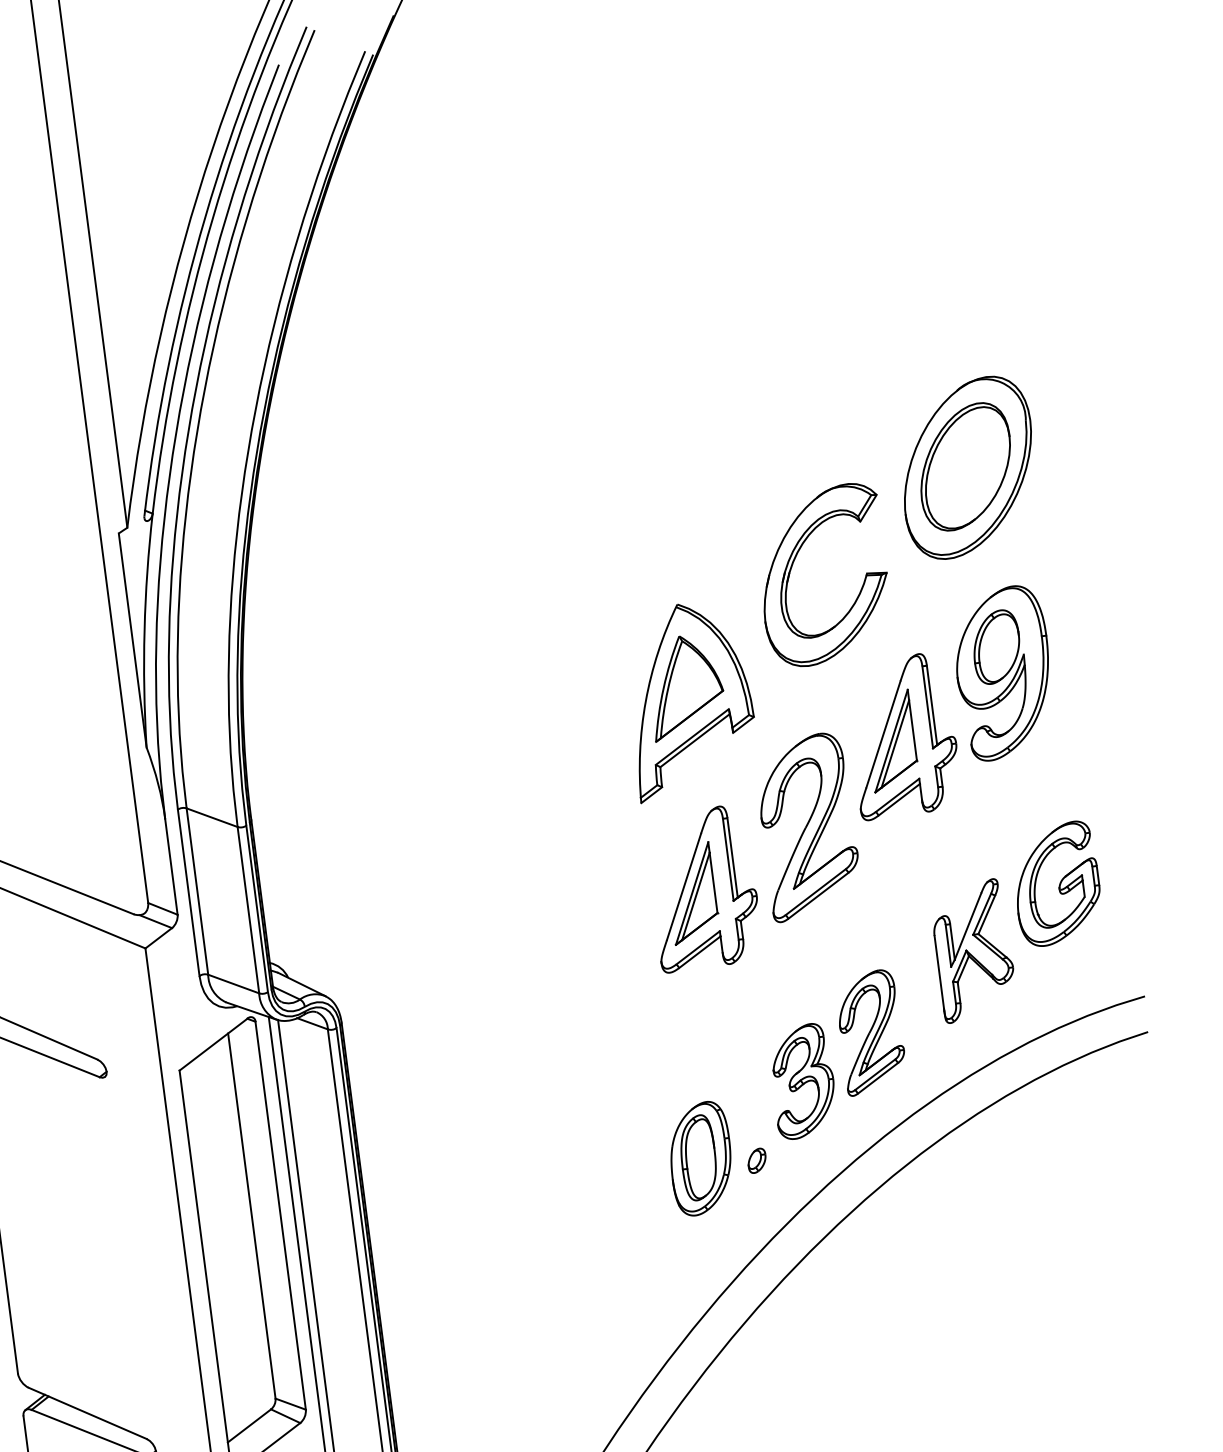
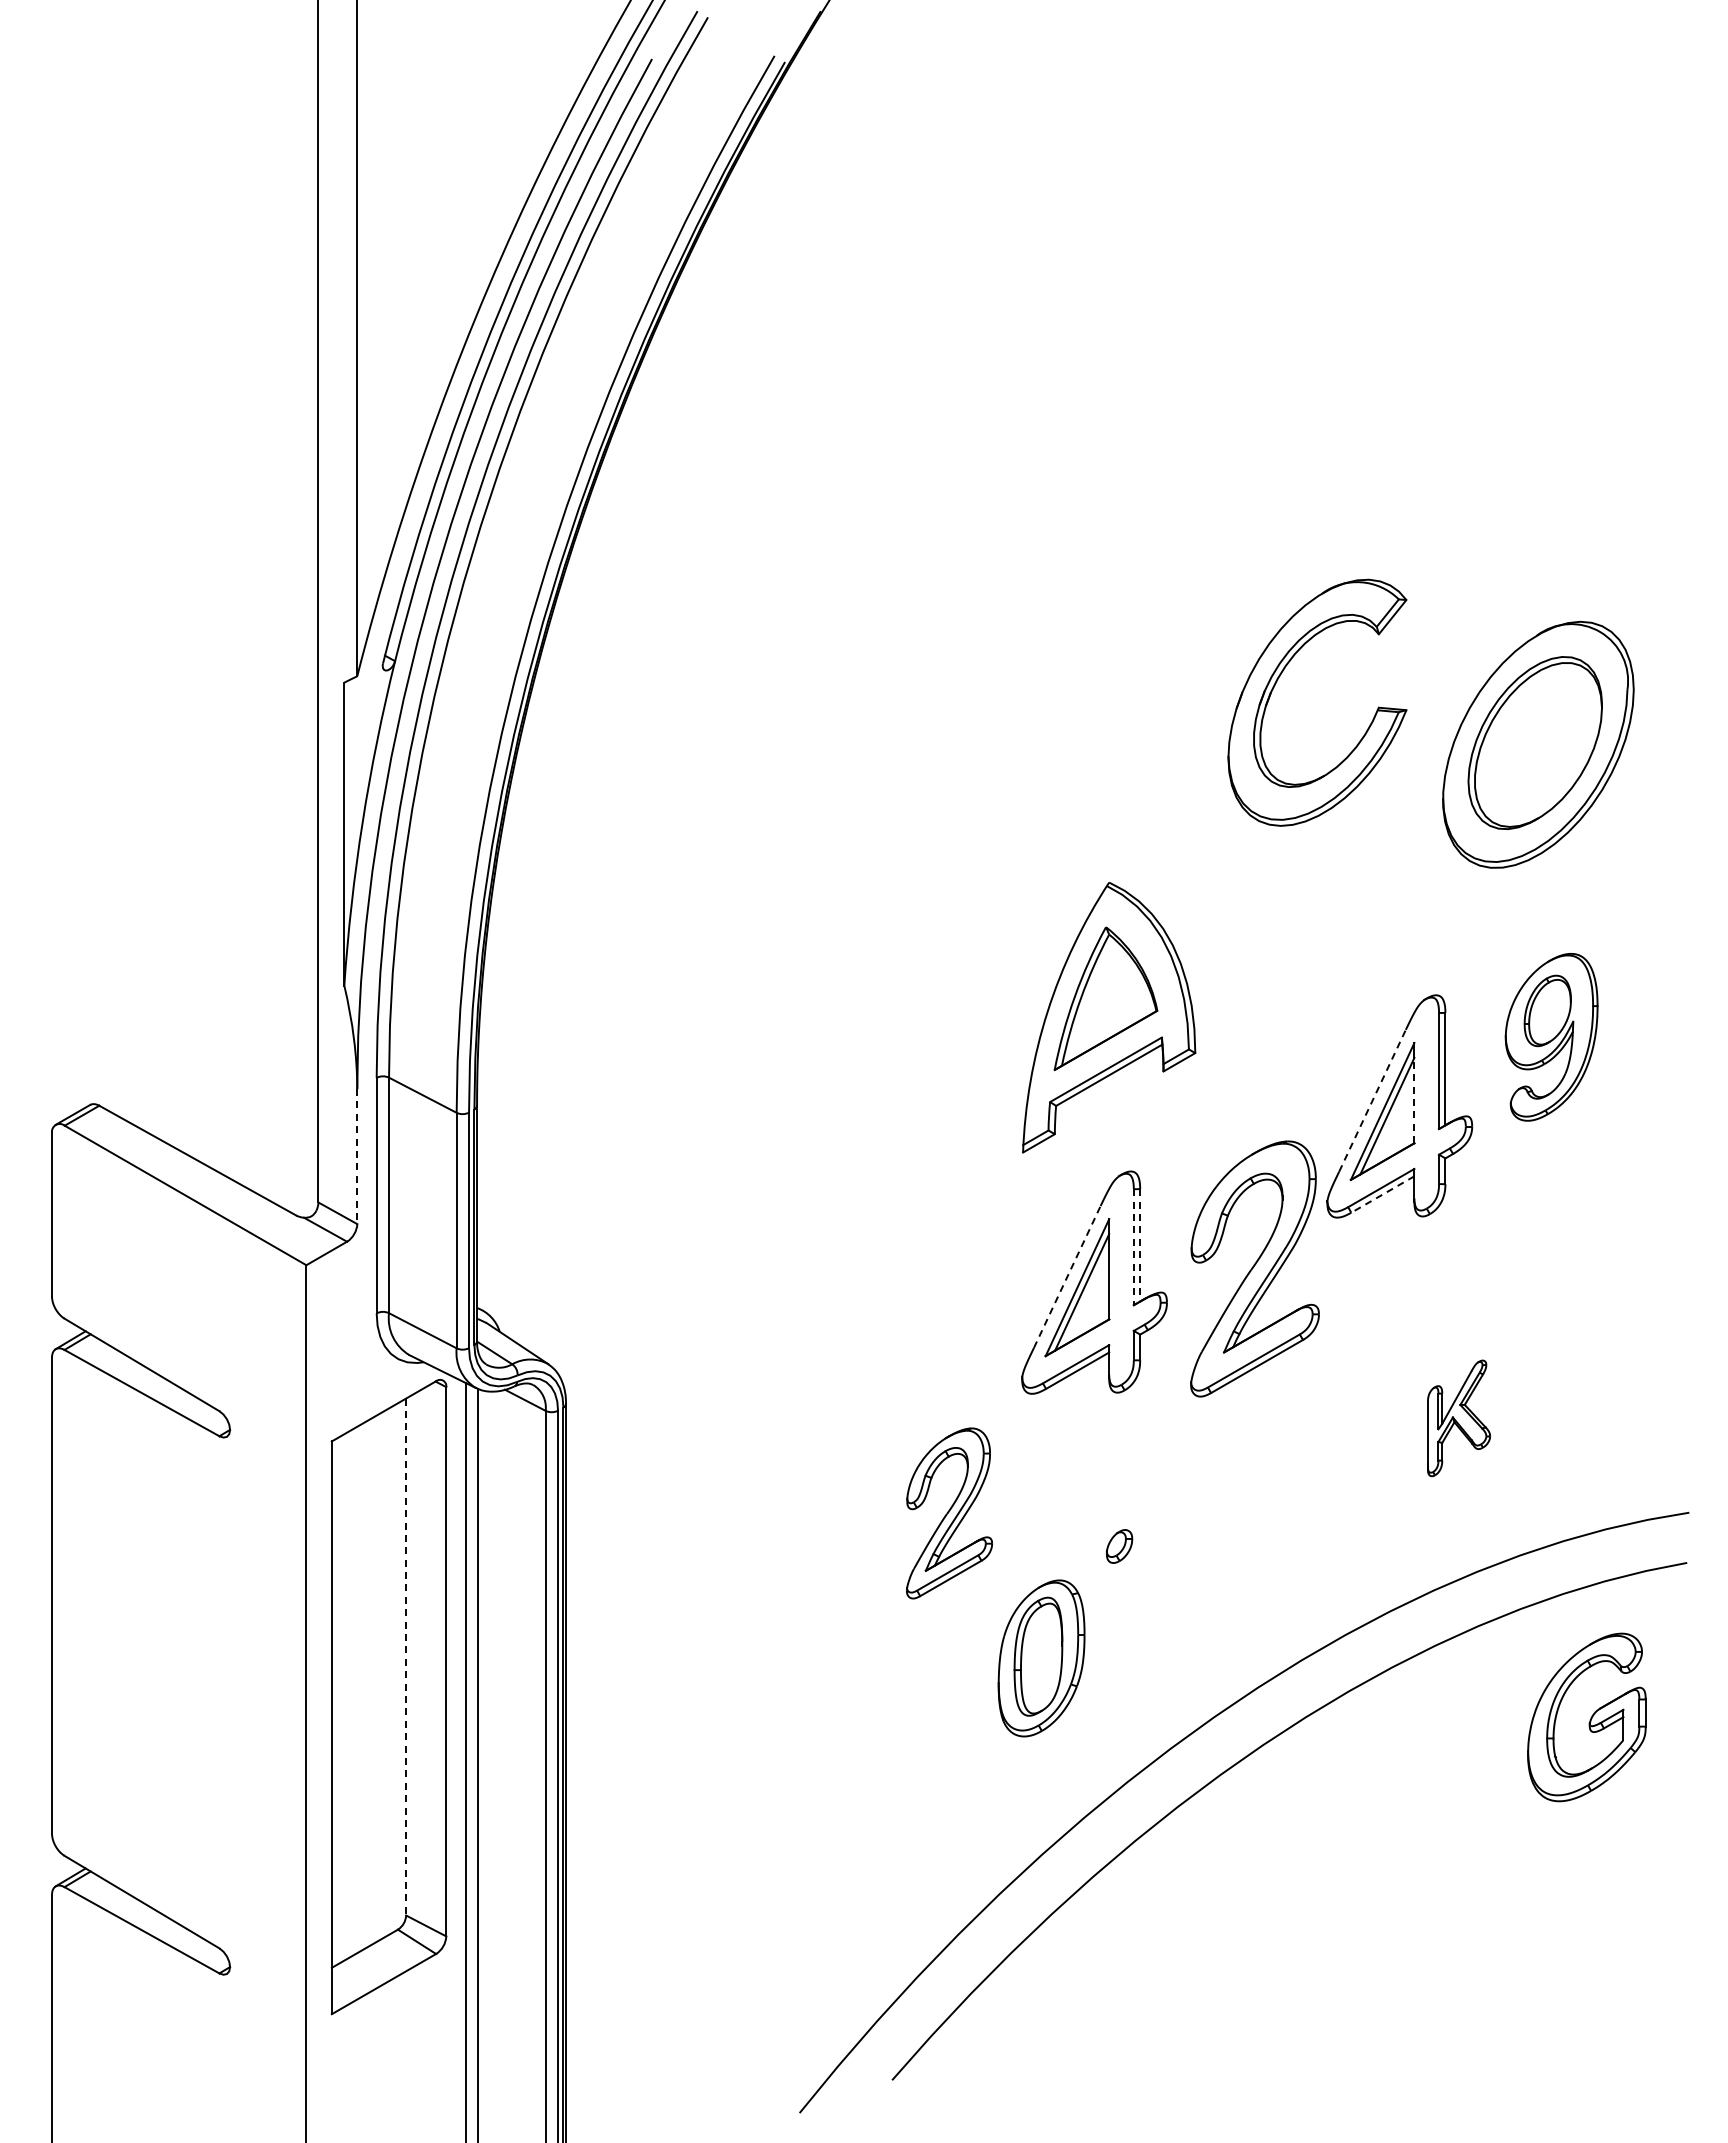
part: (793, 564) -> (1277, 681), moved
part: (1004, 673) -> (1551, 1037), size x0.7
line: (913, 730) -> (1414, 1100), solid -> dashed
line: (883, 734) -> (1372, 1100), solid -> dashed
line: (899, 799) -> (1382, 1194), solid -> dashed
part: (807, 826) -> (1254, 1268), moved
line: (732, 857) -> (1140, 1245), solid -> dashed
line: (728, 860) -> (1133, 1247), solid -> dashed
line: (171, 866) -> (357, 1156), solid -> dashed
part: (1056, 884) -> (1586, 1717), moved
line: (684, 886) -> (1067, 1276), solid -> dashed
part: (973, 951) -> (1458, 1418), size x0.6
part: (871, 1032) -> (949, 1513), moved
part: (802, 1080) -> (1197, 1568), removed
part: (757, 1160) -> (1119, 1546), moved
line: (252, 1216) -> (406, 1657), solid -> dashed

